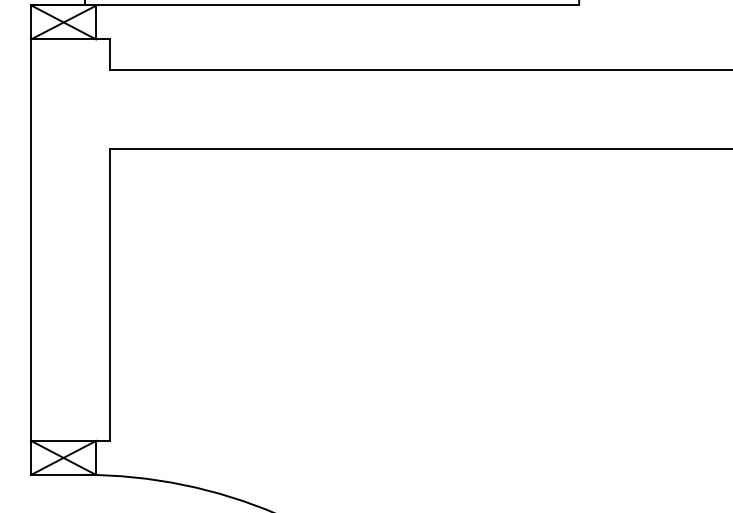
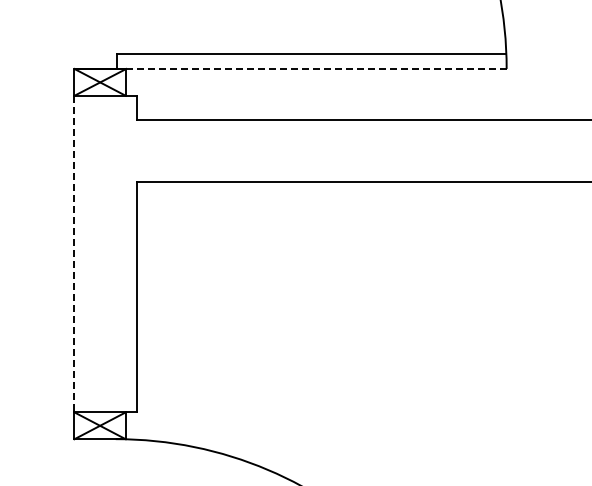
line: (330, 4) -> (310, 68), solid -> dashed
line: (31, 240) -> (74, 254), solid -> dashed

